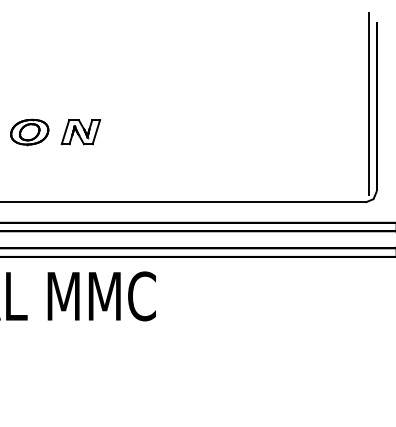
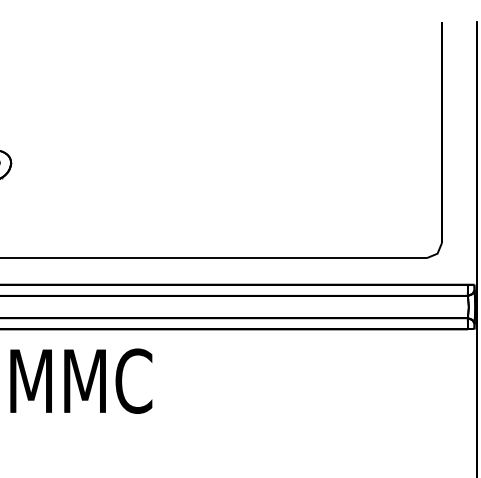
line: (368, 103) -> (430, 128), removed
part: (80, 132) -> (53, 166), removed

